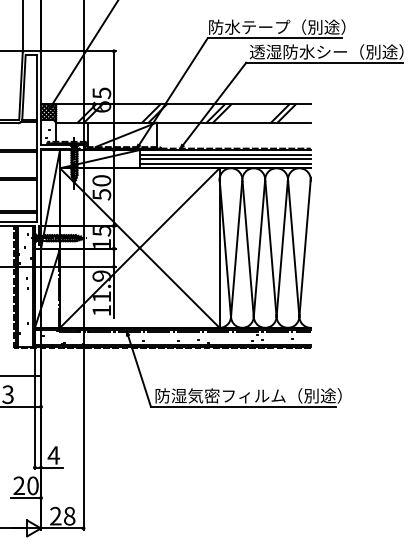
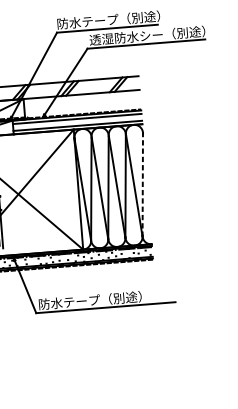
line: (224, 159) -> (76, 122), removed
line: (305, 247) -> (143, 184), solid -> dashed
text: (256, 395) -> (114, 298), 防湿気密フィルム（別途） -> 防水テープ（別途）

